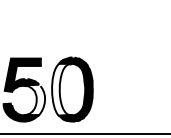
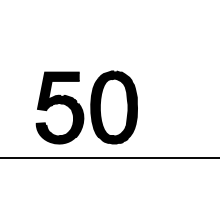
fill: (62, 89) -> (102, 107), added
fill: (33, 99) -> (70, 118), added

